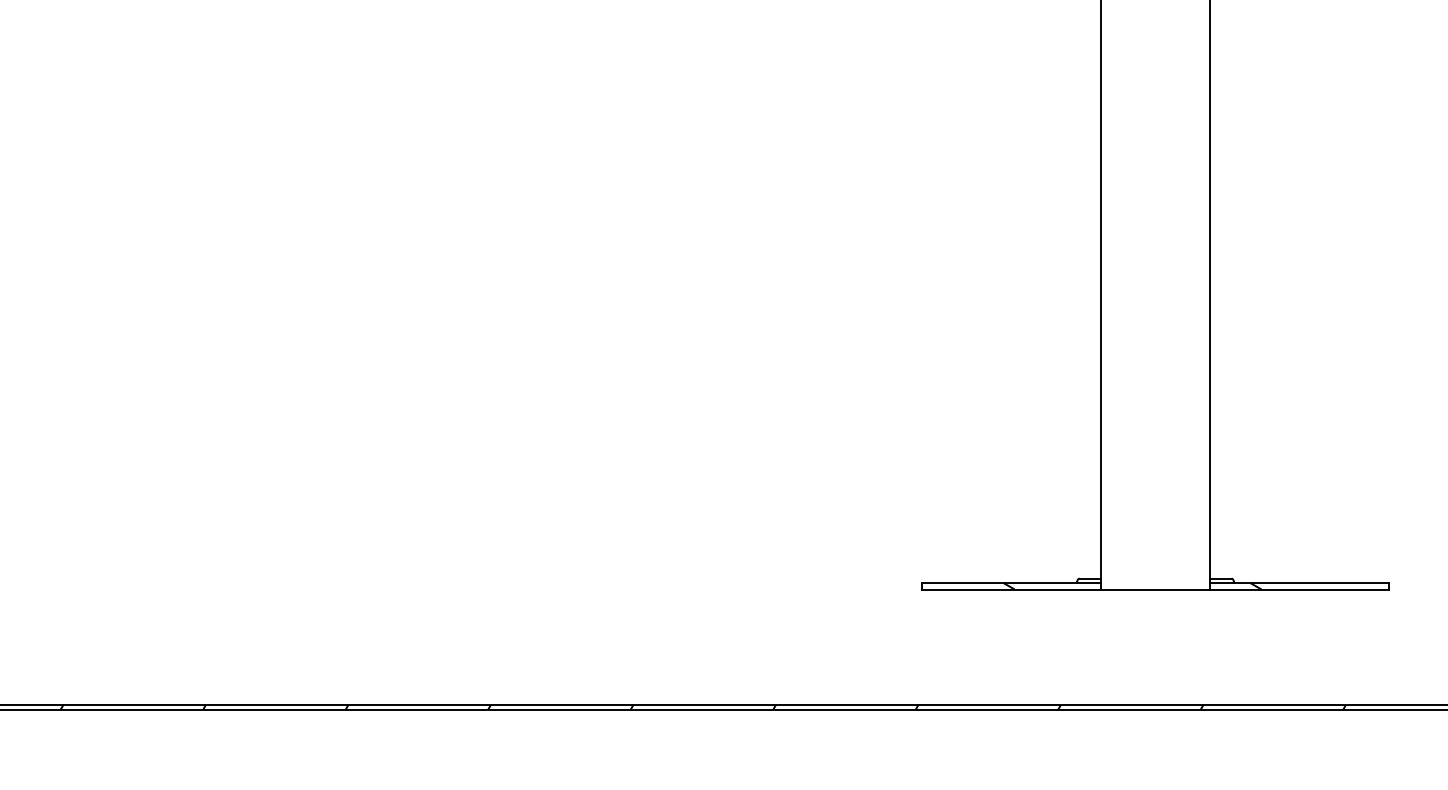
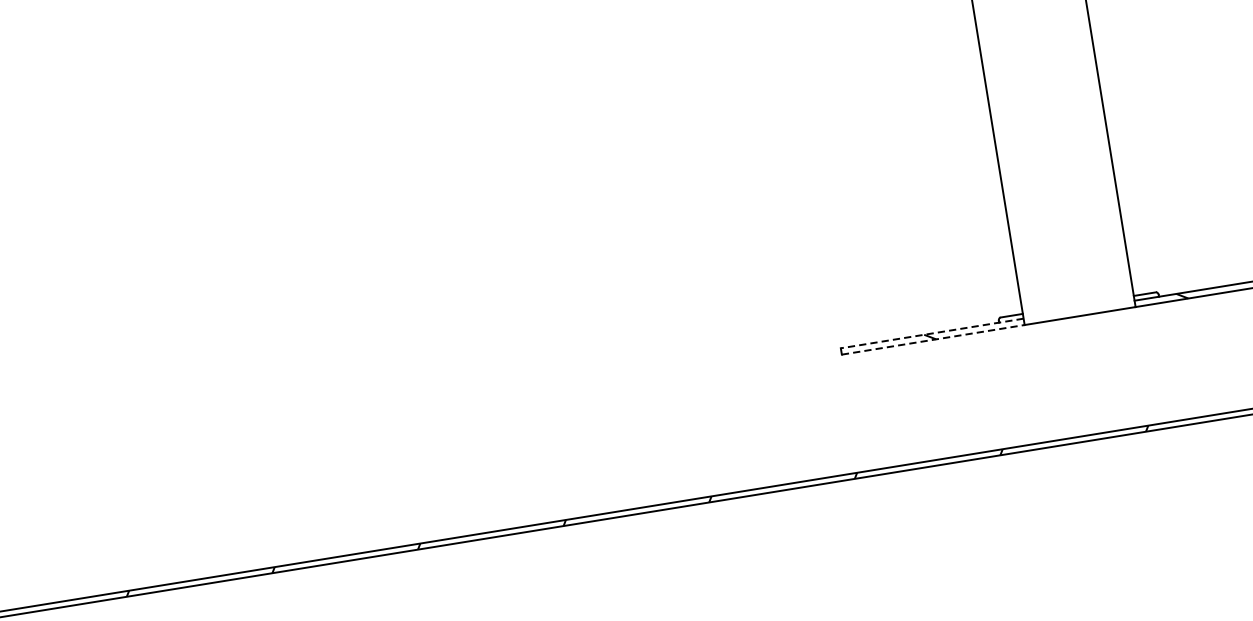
line: (1011, 583) -> (931, 333), solid -> dashed
line: (1012, 589) -> (933, 339), solid -> dashed

